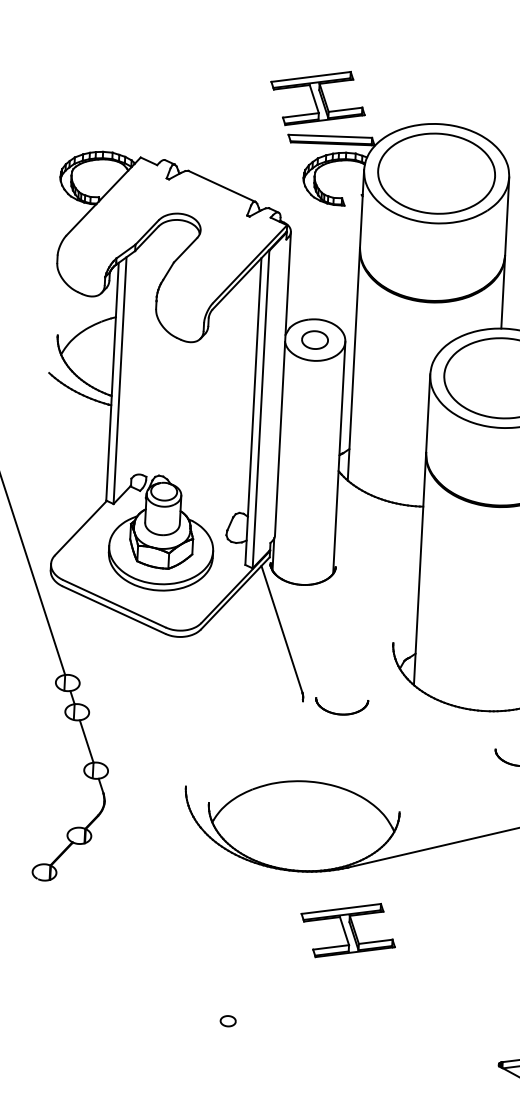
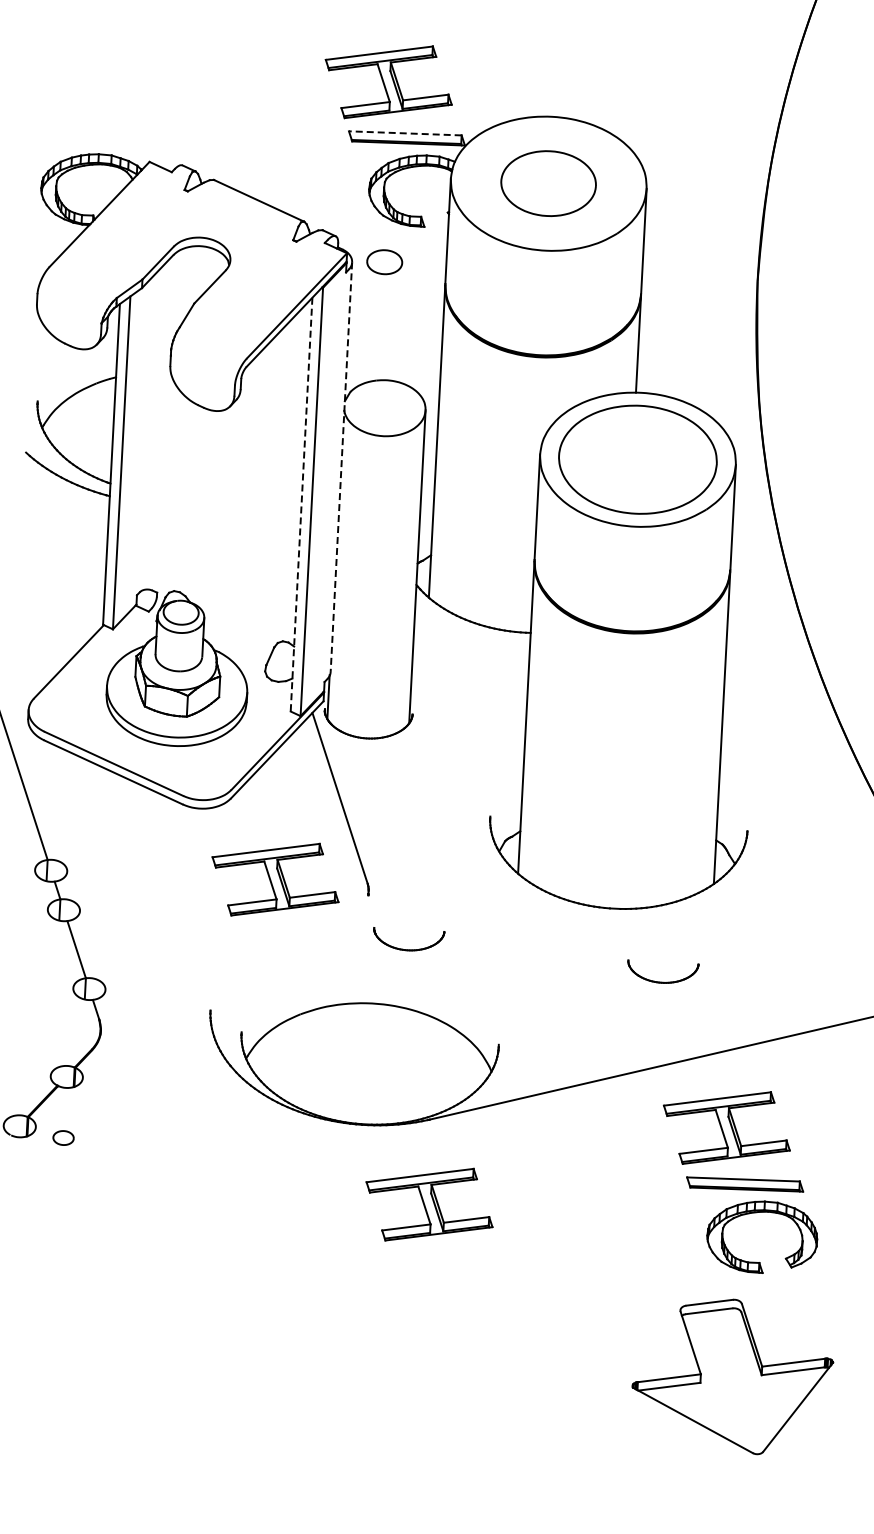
line: (329, 136) -> (404, 133), solid -> dashed
part: (436, 173) -> (548, 183), size x0.6
part: (314, 340) -> (384, 262), moved
line: (283, 384) -> (341, 467), solid -> dashed
line: (253, 412) -> (301, 505), solid -> dashed
part: (234, 689) -> (275, 879), added
part: (342, 713) -> (409, 949), moved
part: (228, 1020) -> (63, 1137), moved

